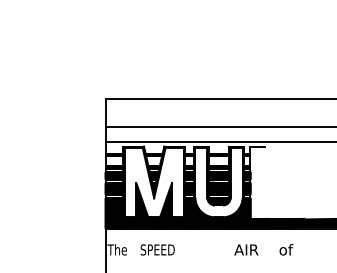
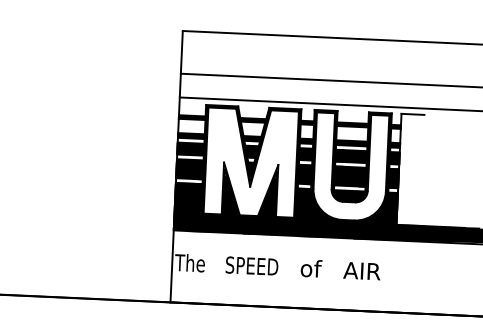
text: (246, 249) -> (362, 270), moved
text: (286, 249) -> (311, 268), moved

